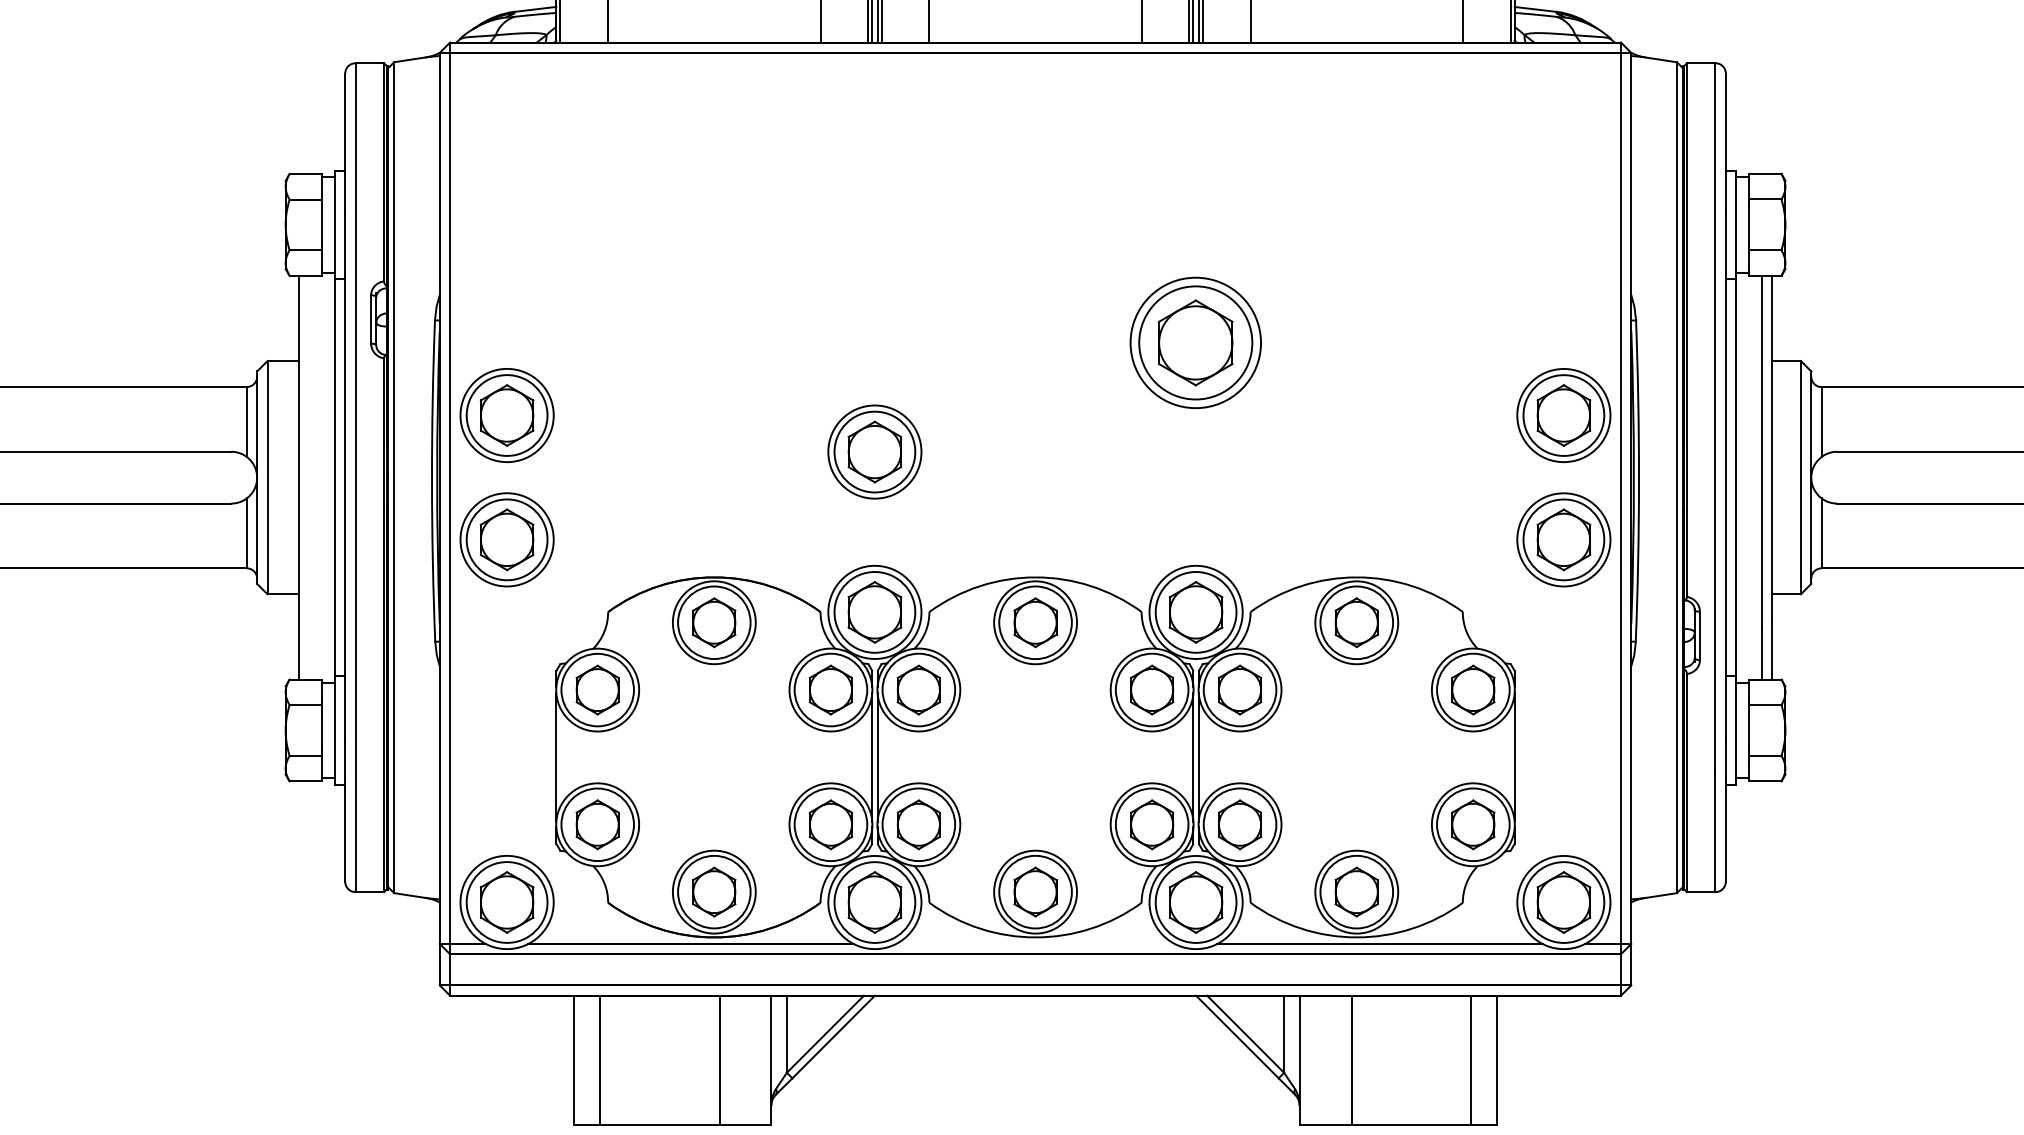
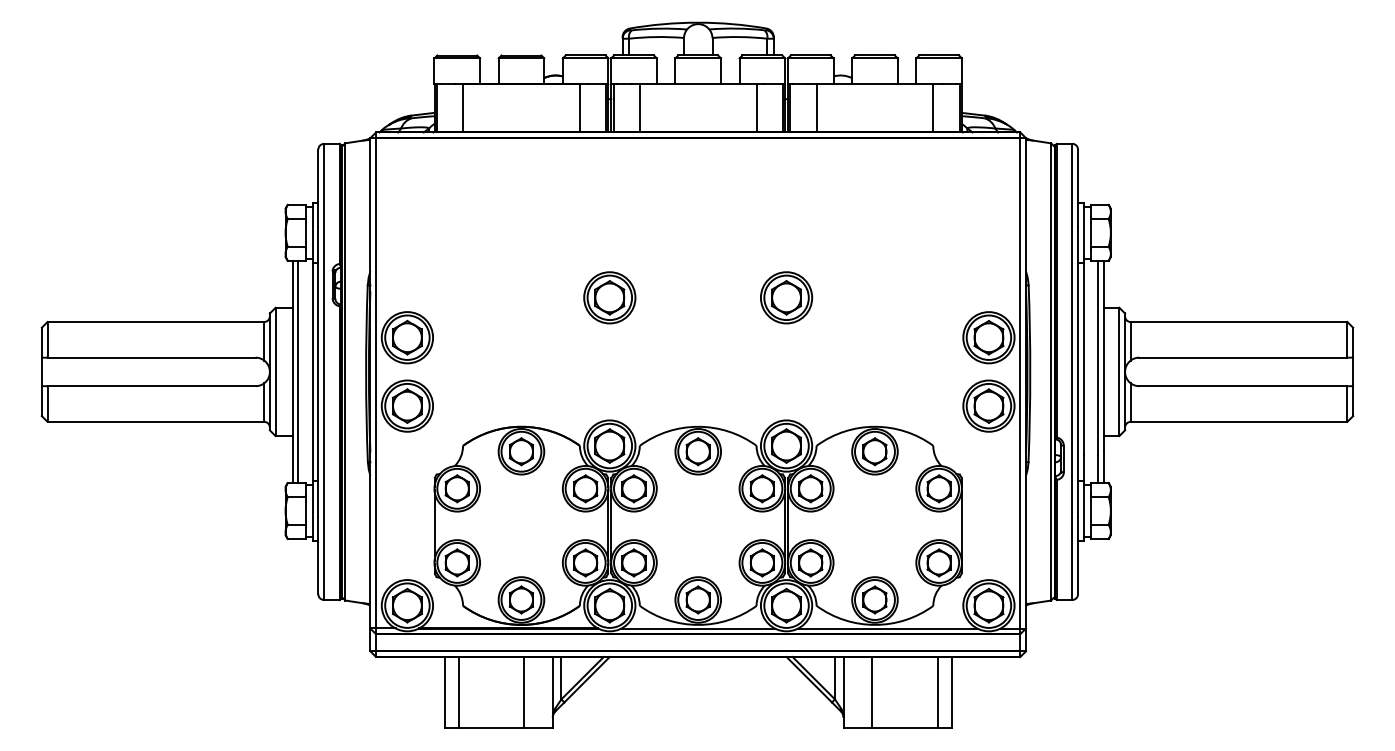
part: (1195, 342) -> (786, 297), size x0.71
part: (874, 451) -> (609, 297), moved
line: (309, 476) -> (298, 371), added
line: (1034, 943) -> (697, 628), added

